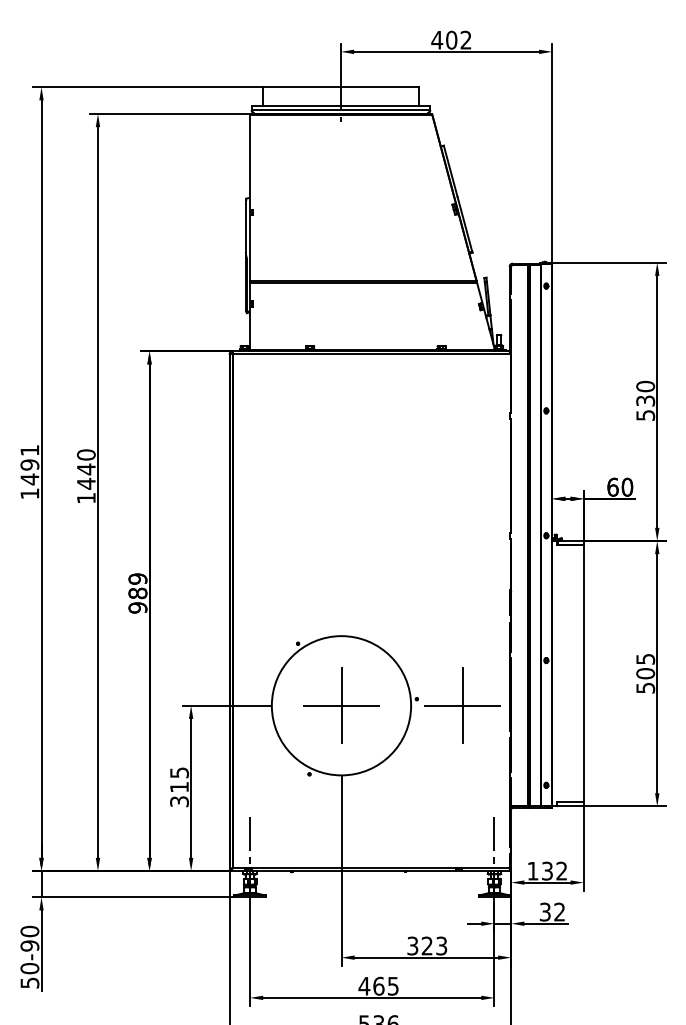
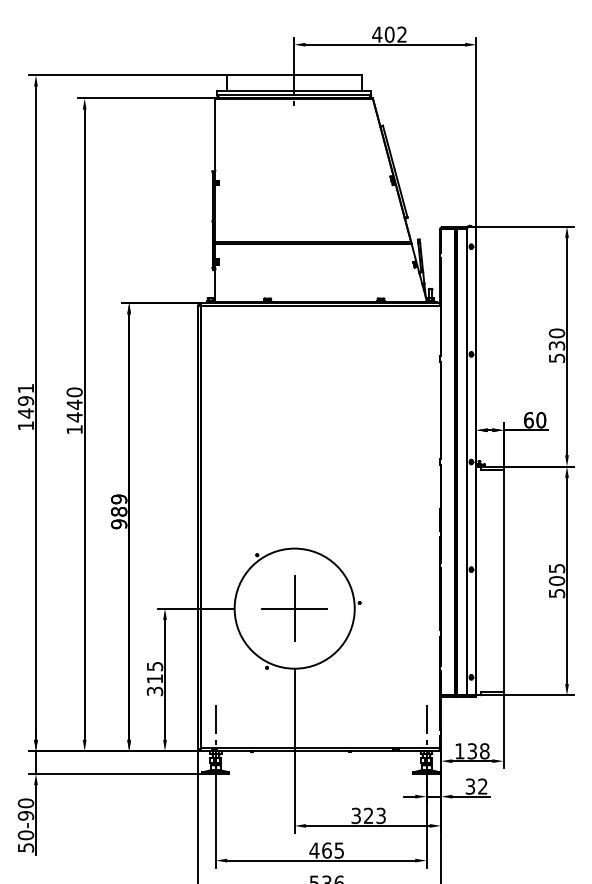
part: (462, 705) -> (399, 608), removed
text: (561, 870) -> (484, 750), 132 -> 138

